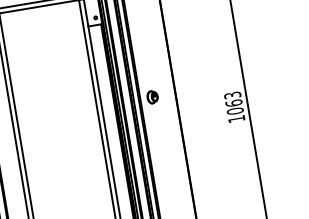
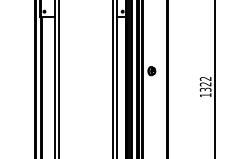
text: (233, 102) -> (205, 83), 1063 -> 1322

